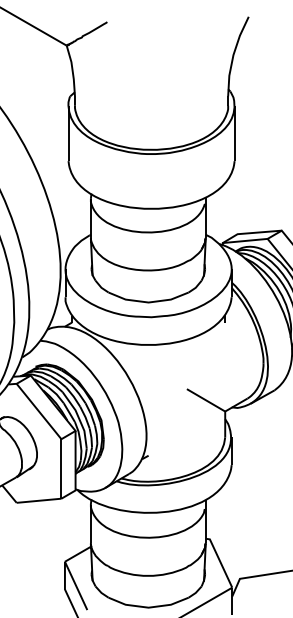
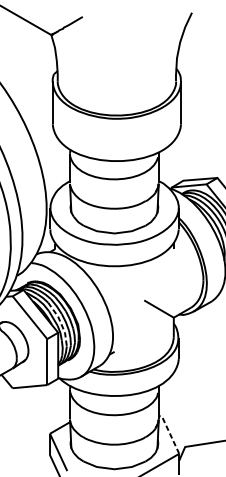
line: (79, 418) -> (61, 323), solid -> dashed
line: (219, 560) -> (169, 432), solid -> dashed

